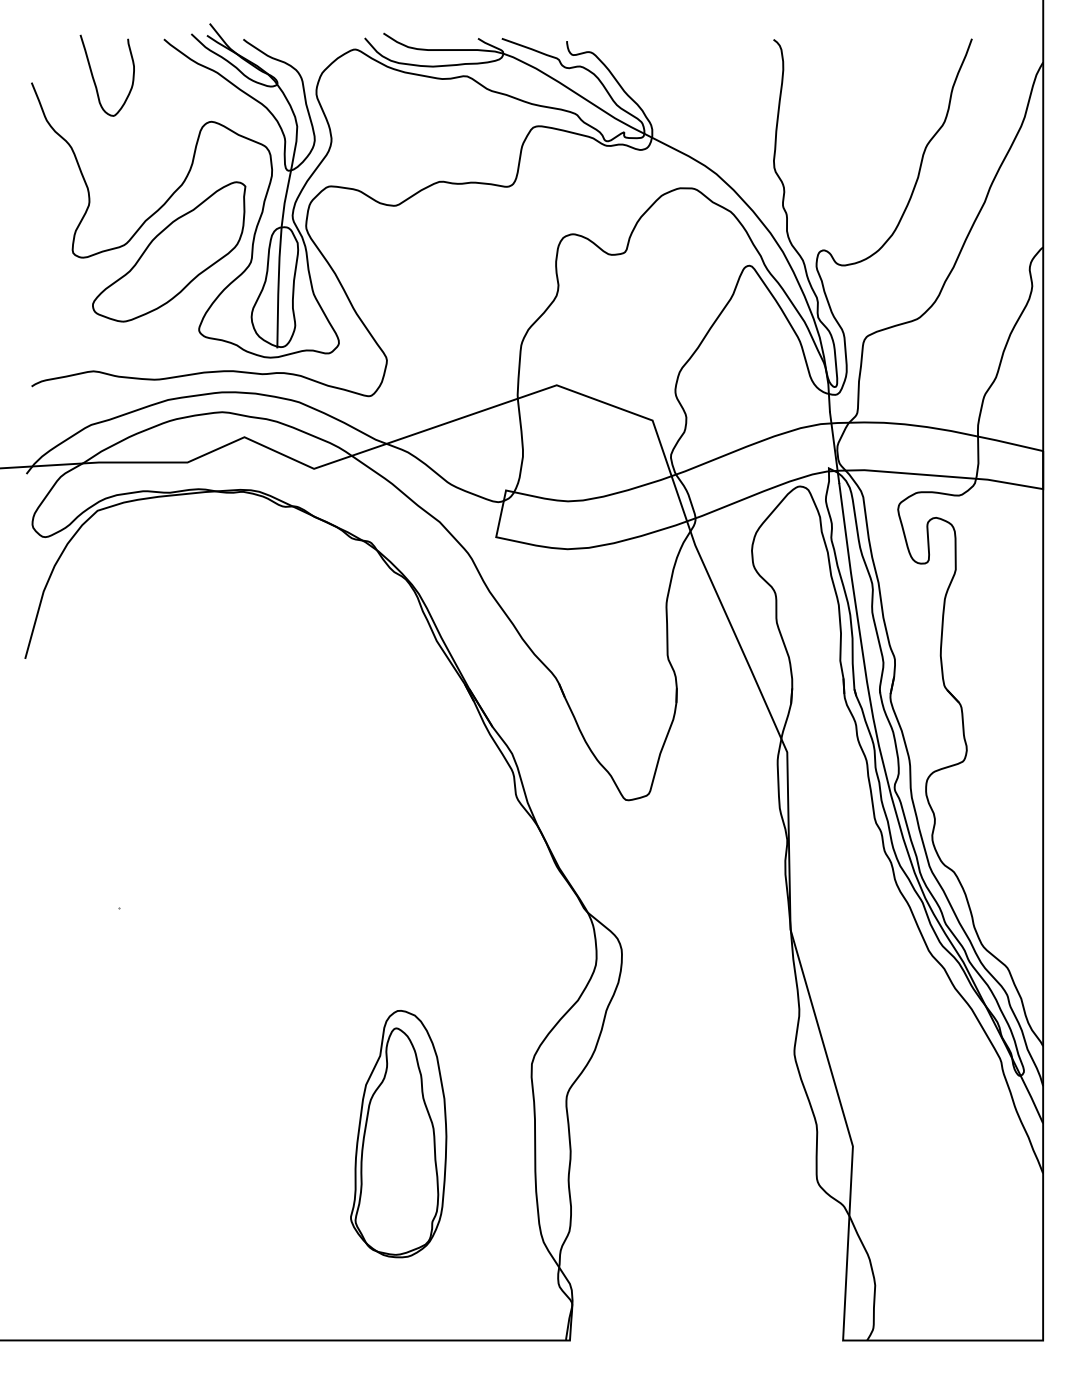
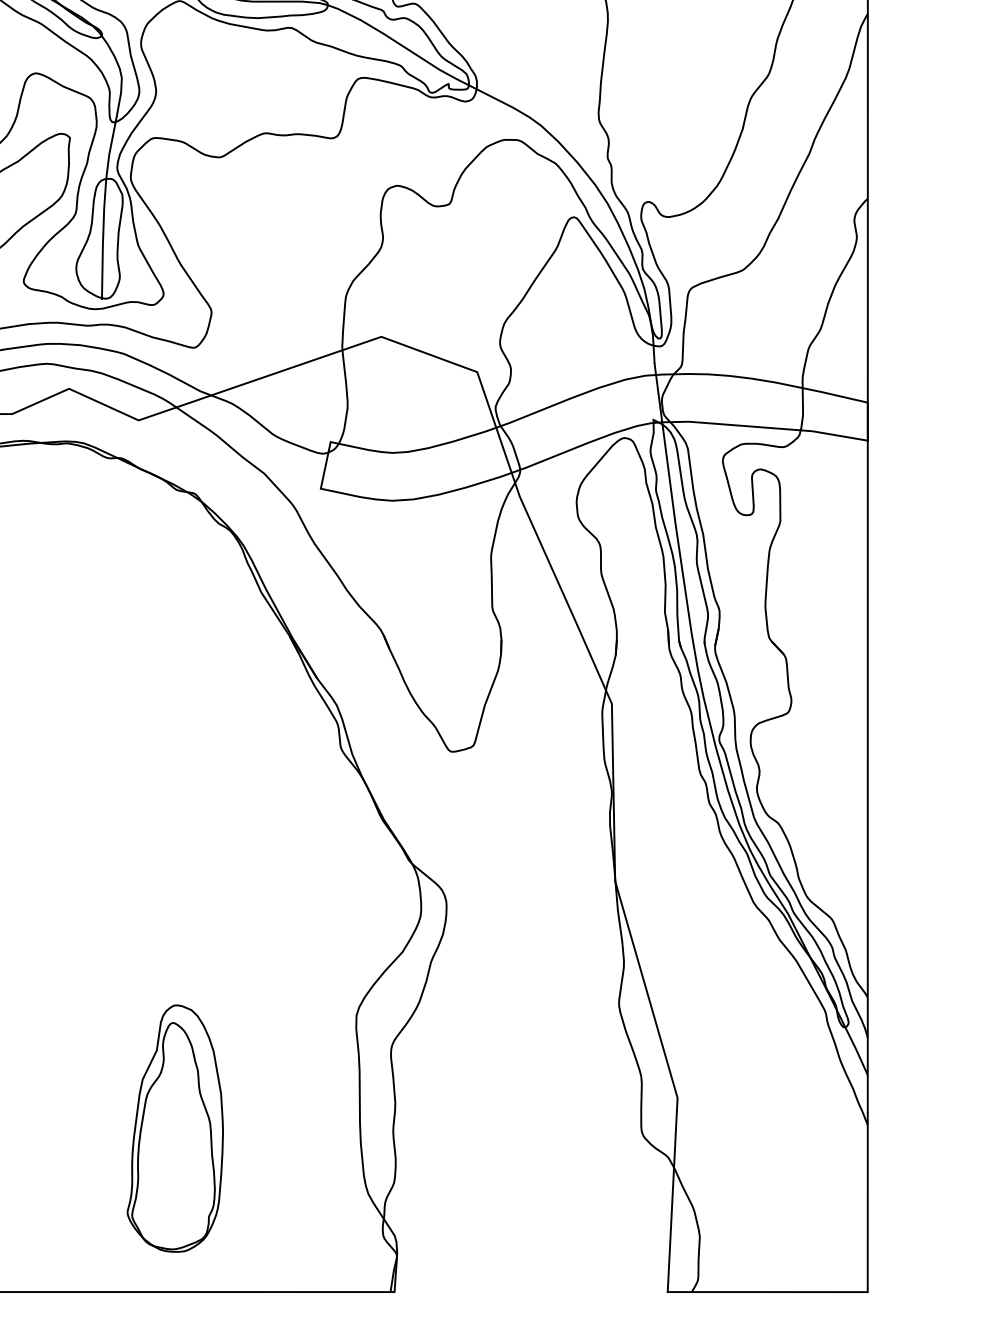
part: (398, 1134) -> (175, 1129), moved

